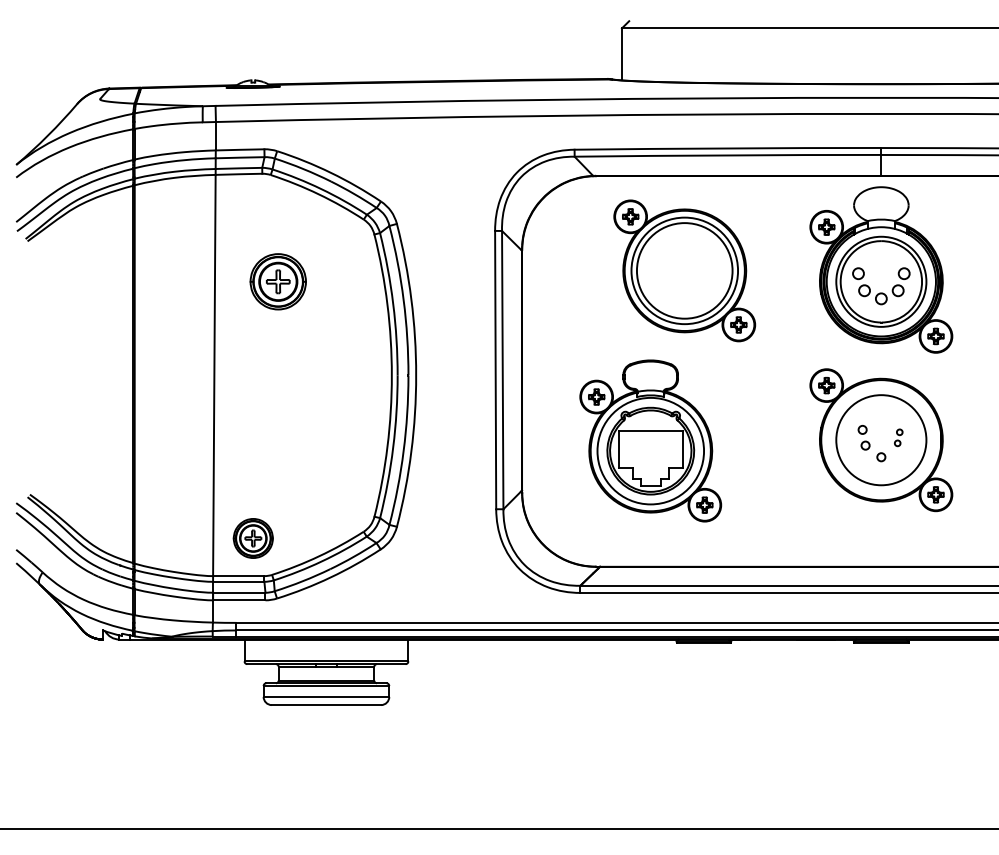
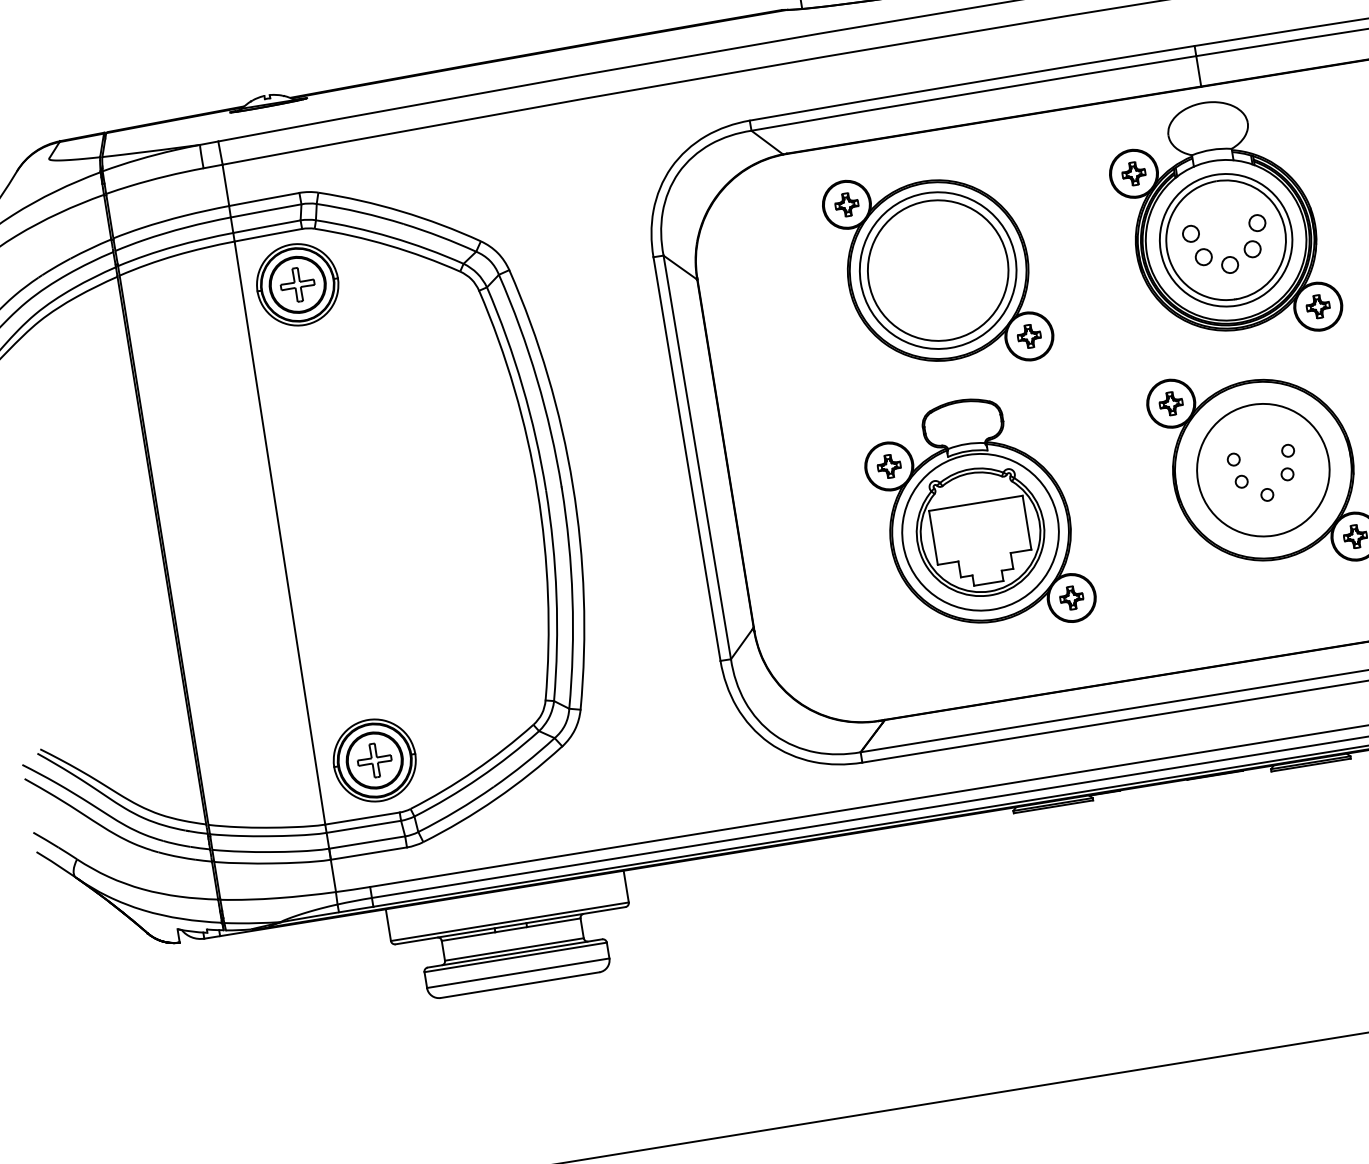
part: (277, 281) -> (296, 284), moved
part: (898, 437) -> (1287, 462), size x1.43
part: (650, 440) -> (977, 516), moved
part: (253, 538) -> (375, 760), size x1.43

